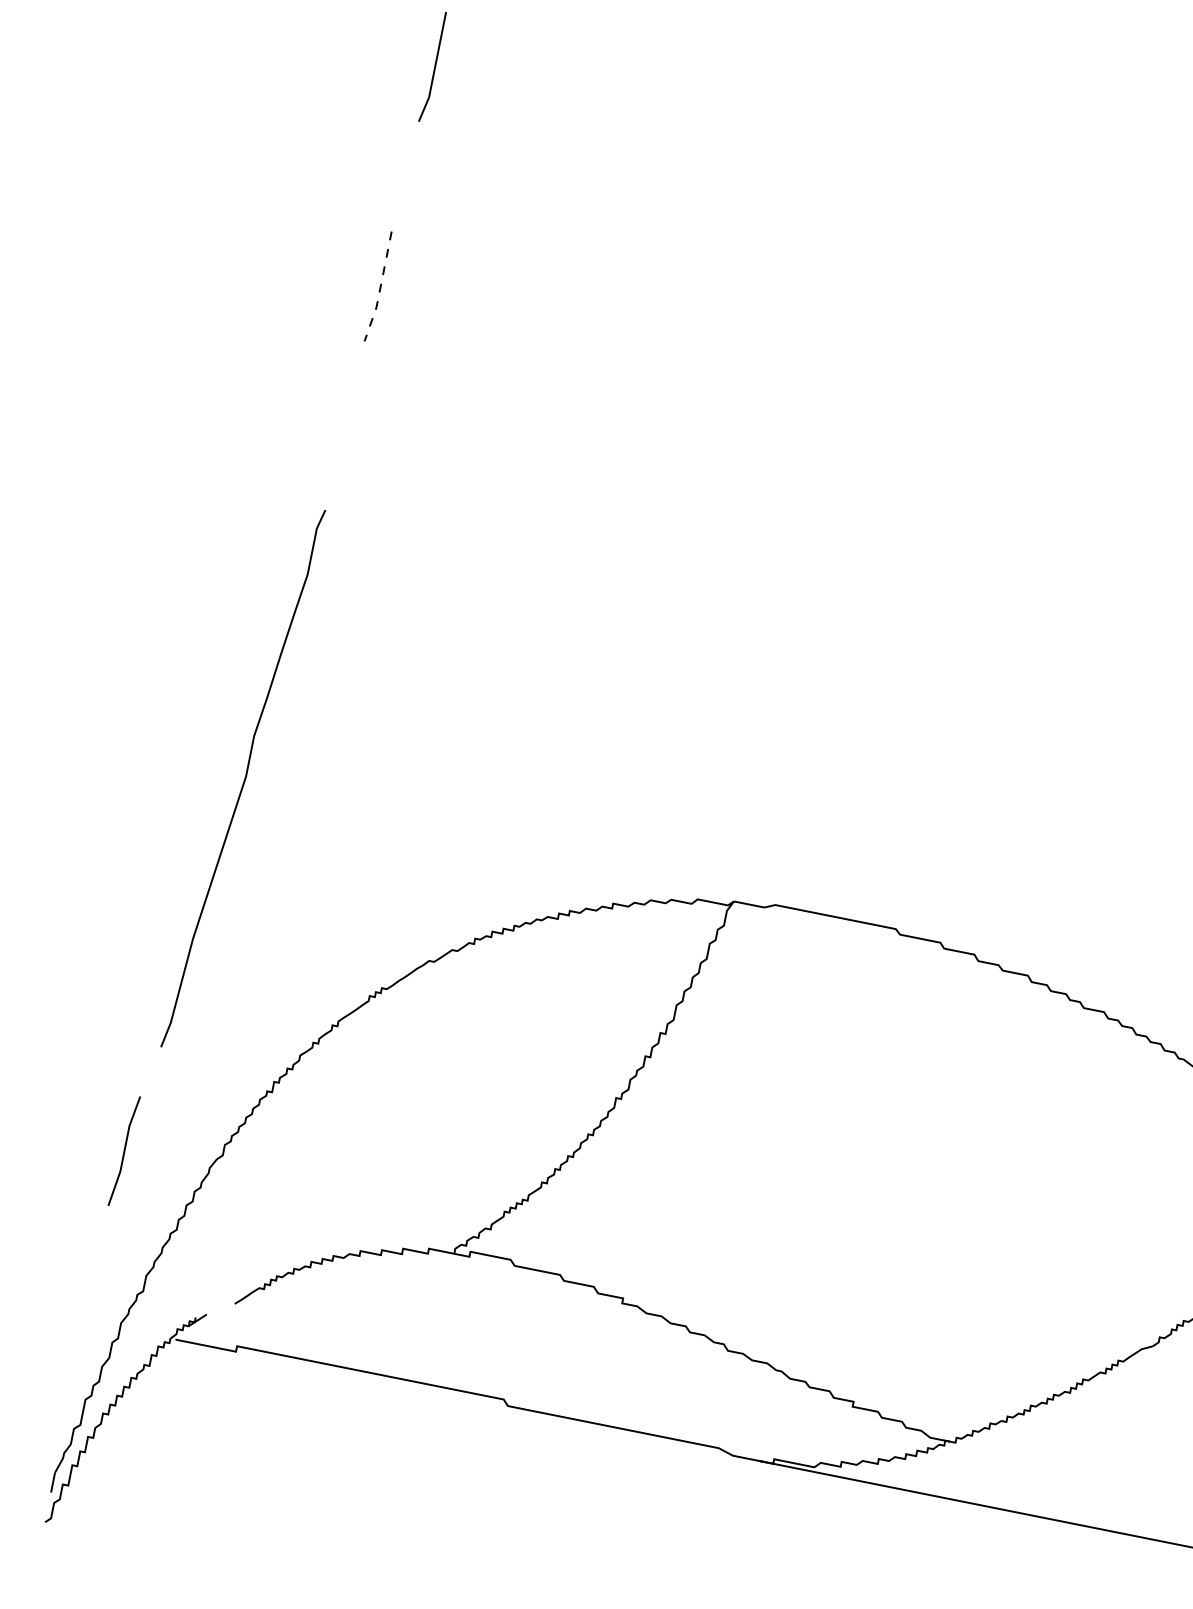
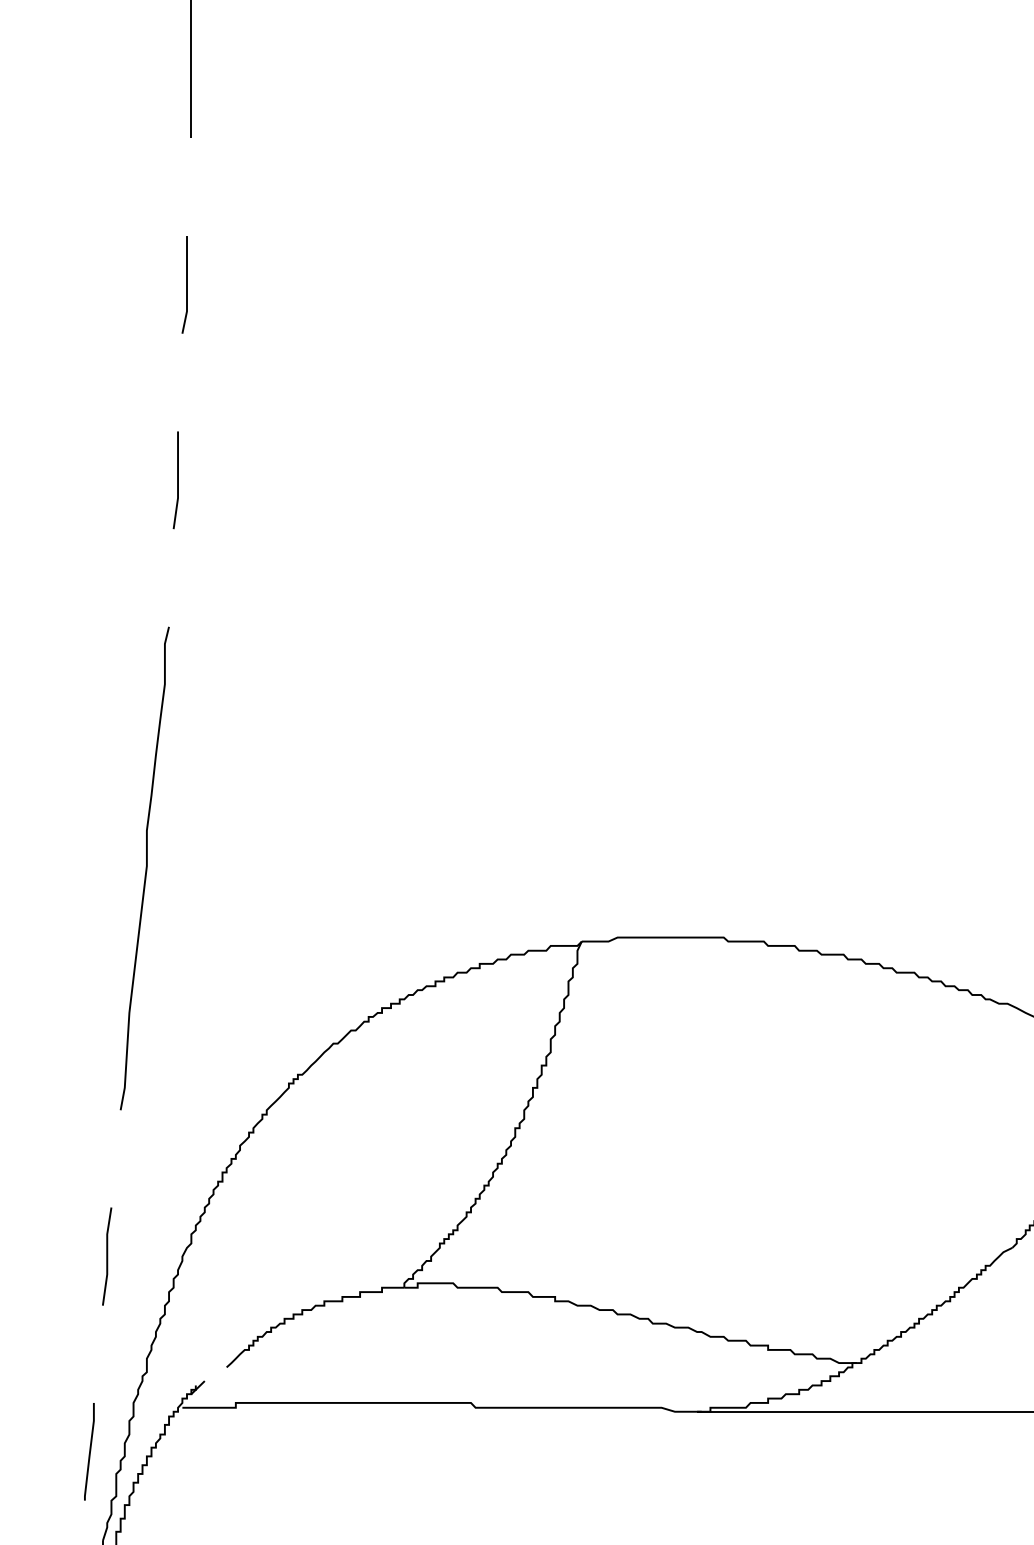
line: (380, 288) -> (178, 481), dashed -> solid
curve: (244, 778) -> (145, 868), moved
line: (60, 1368) -> (89, 1451), added

